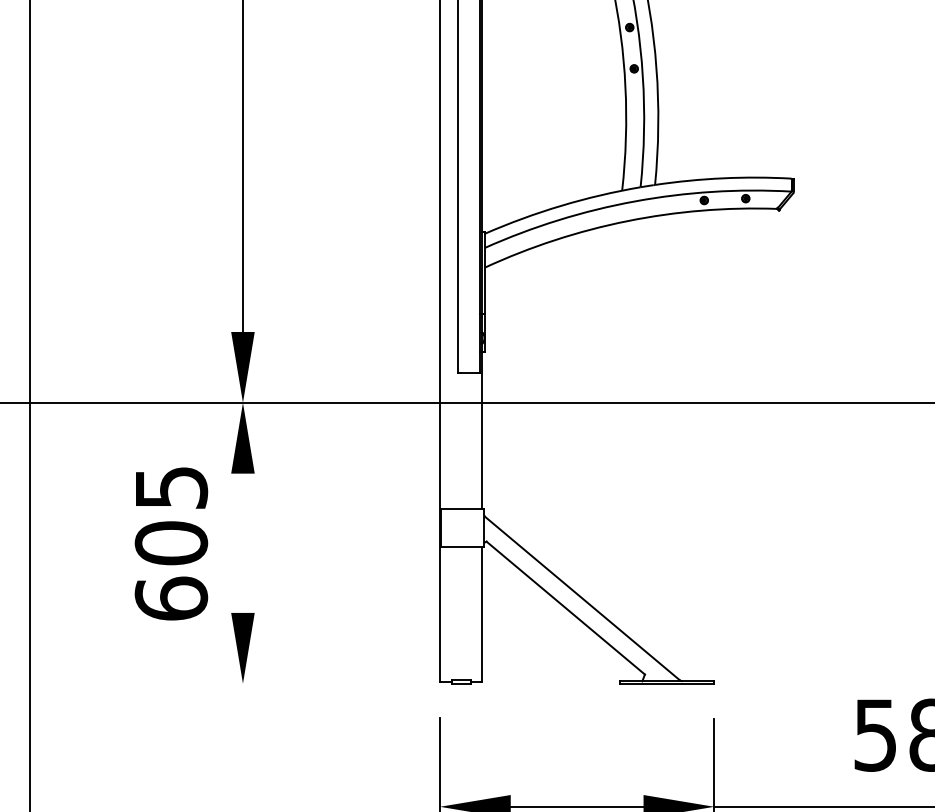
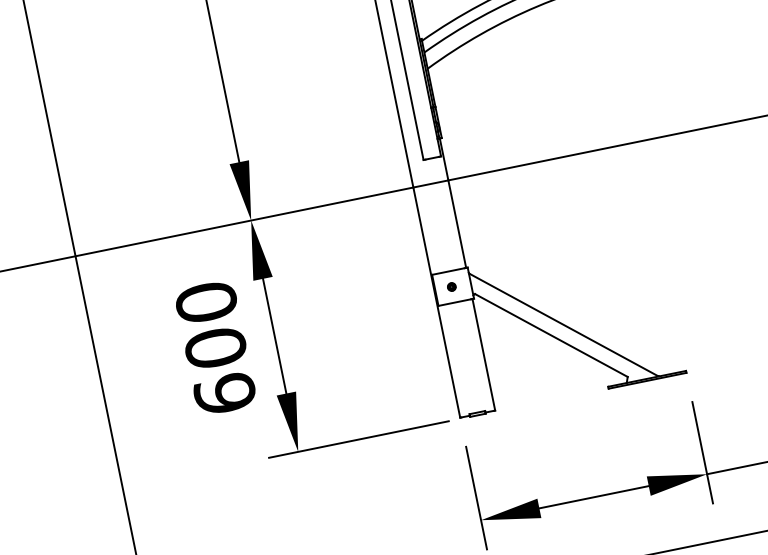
text: (171, 487) -> (206, 302), 605 -> 600
part: (460, 527) -> (451, 286), added
line: (242, 542) -> (274, 335), added
line: (316, 683) -> (358, 439), added

